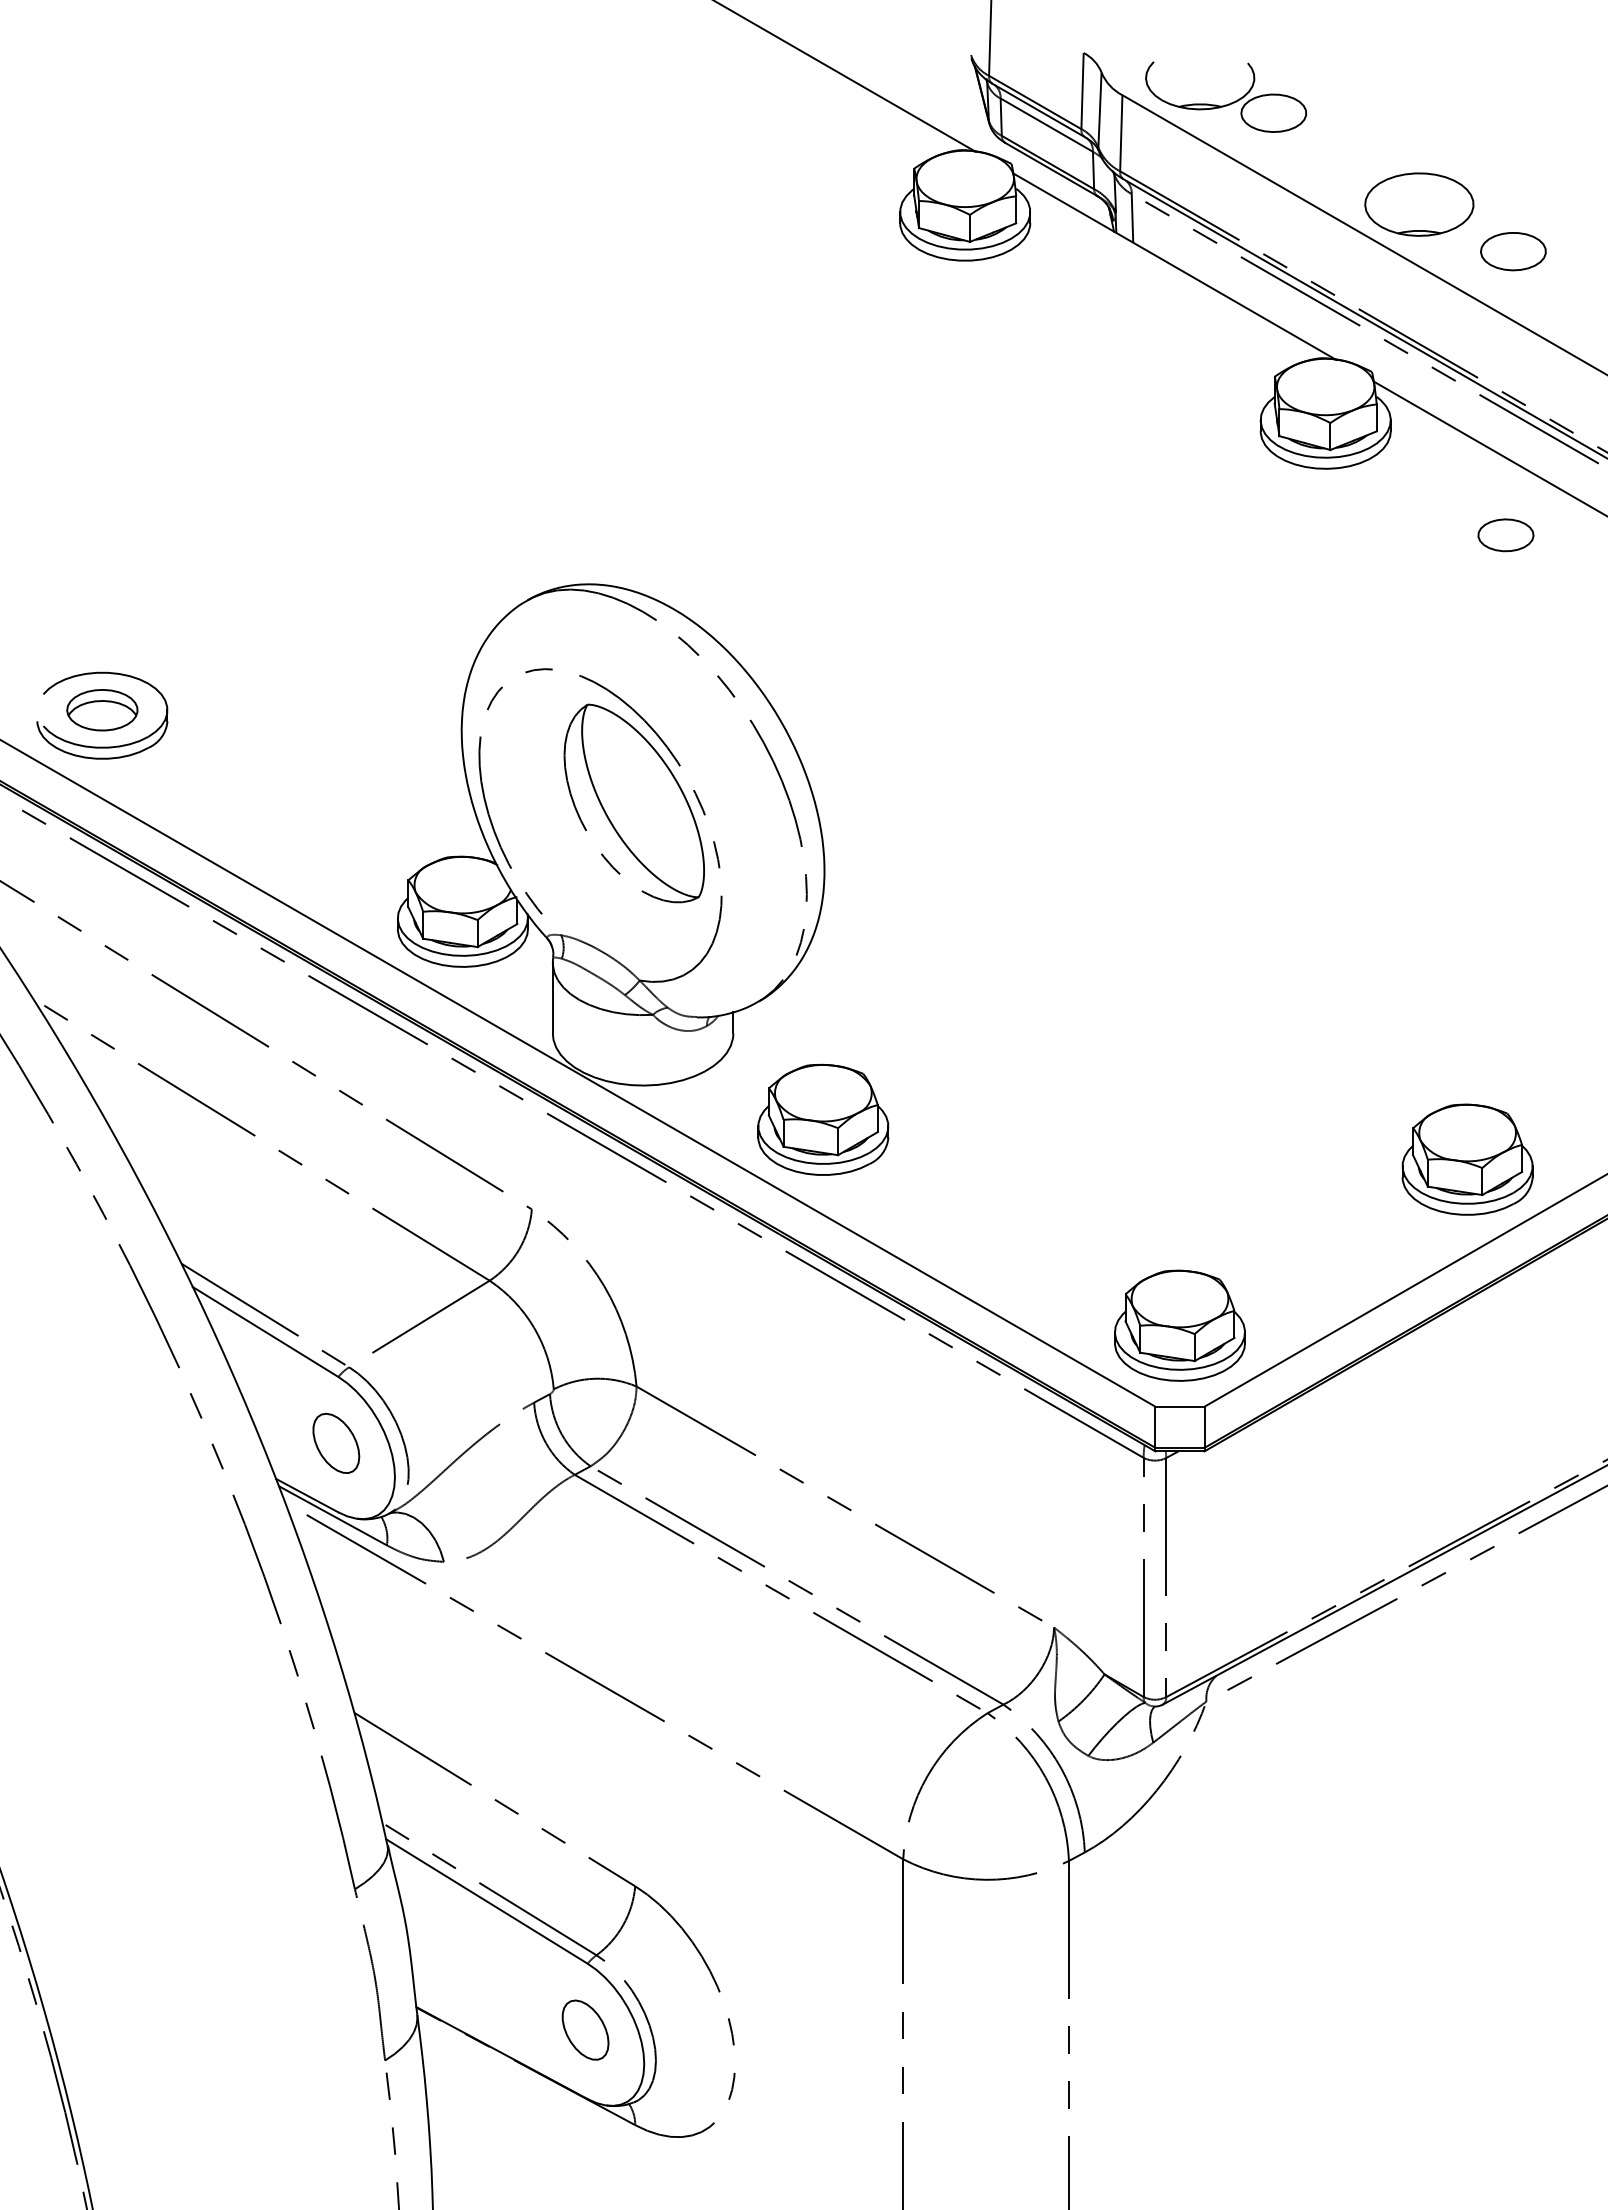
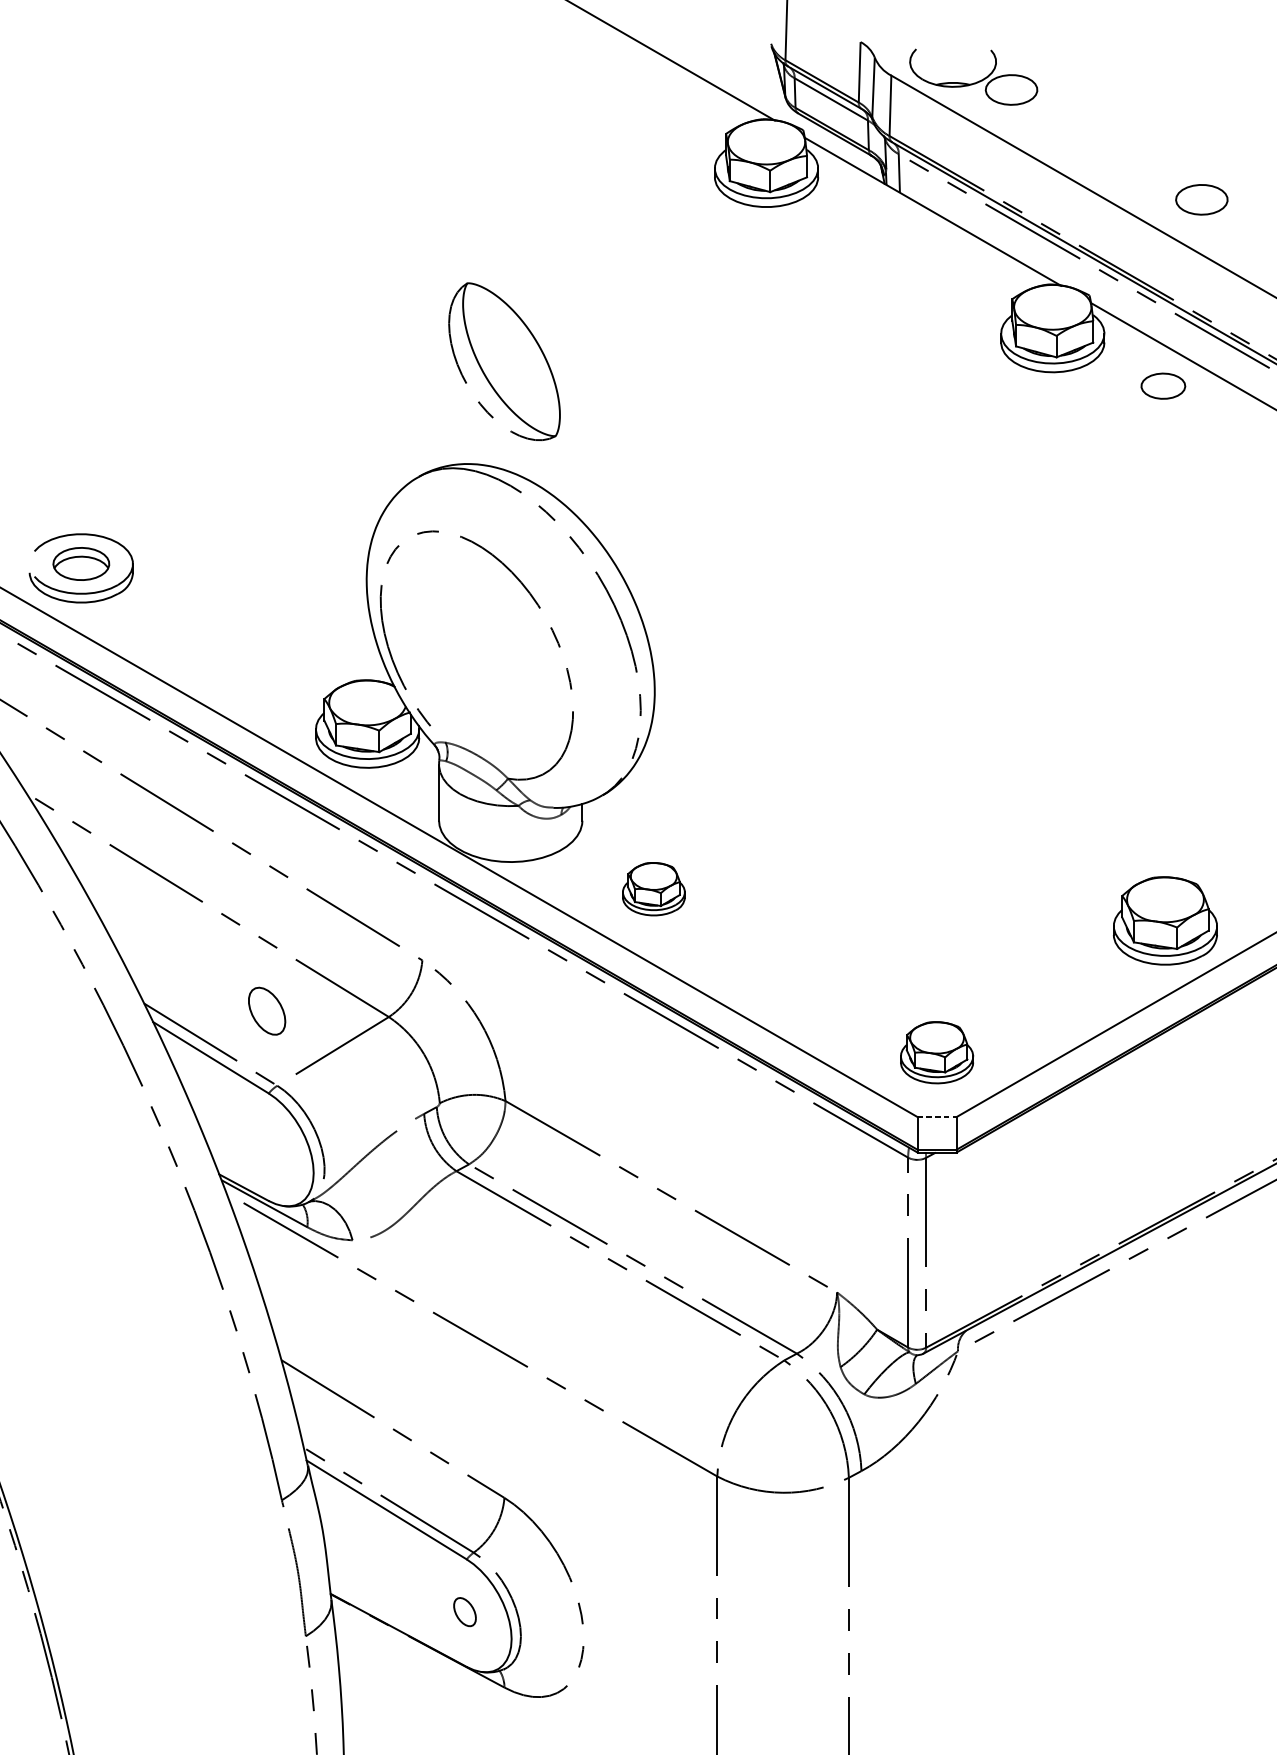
part: (1419, 204) -> (1127, 162), removed
part: (1505, 535) -> (1163, 386), moved
part: (633, 803) -> (503, 361), moved
part: (823, 1119) -> (653, 889), size x0.6
part: (1179, 1325) -> (936, 1052), size x0.7
line: (1180, 1406) -> (937, 1116), solid -> dashed
part: (336, 1442) -> (267, 1010), moved
part: (585, 2029) -> (464, 1611), size x0.6

